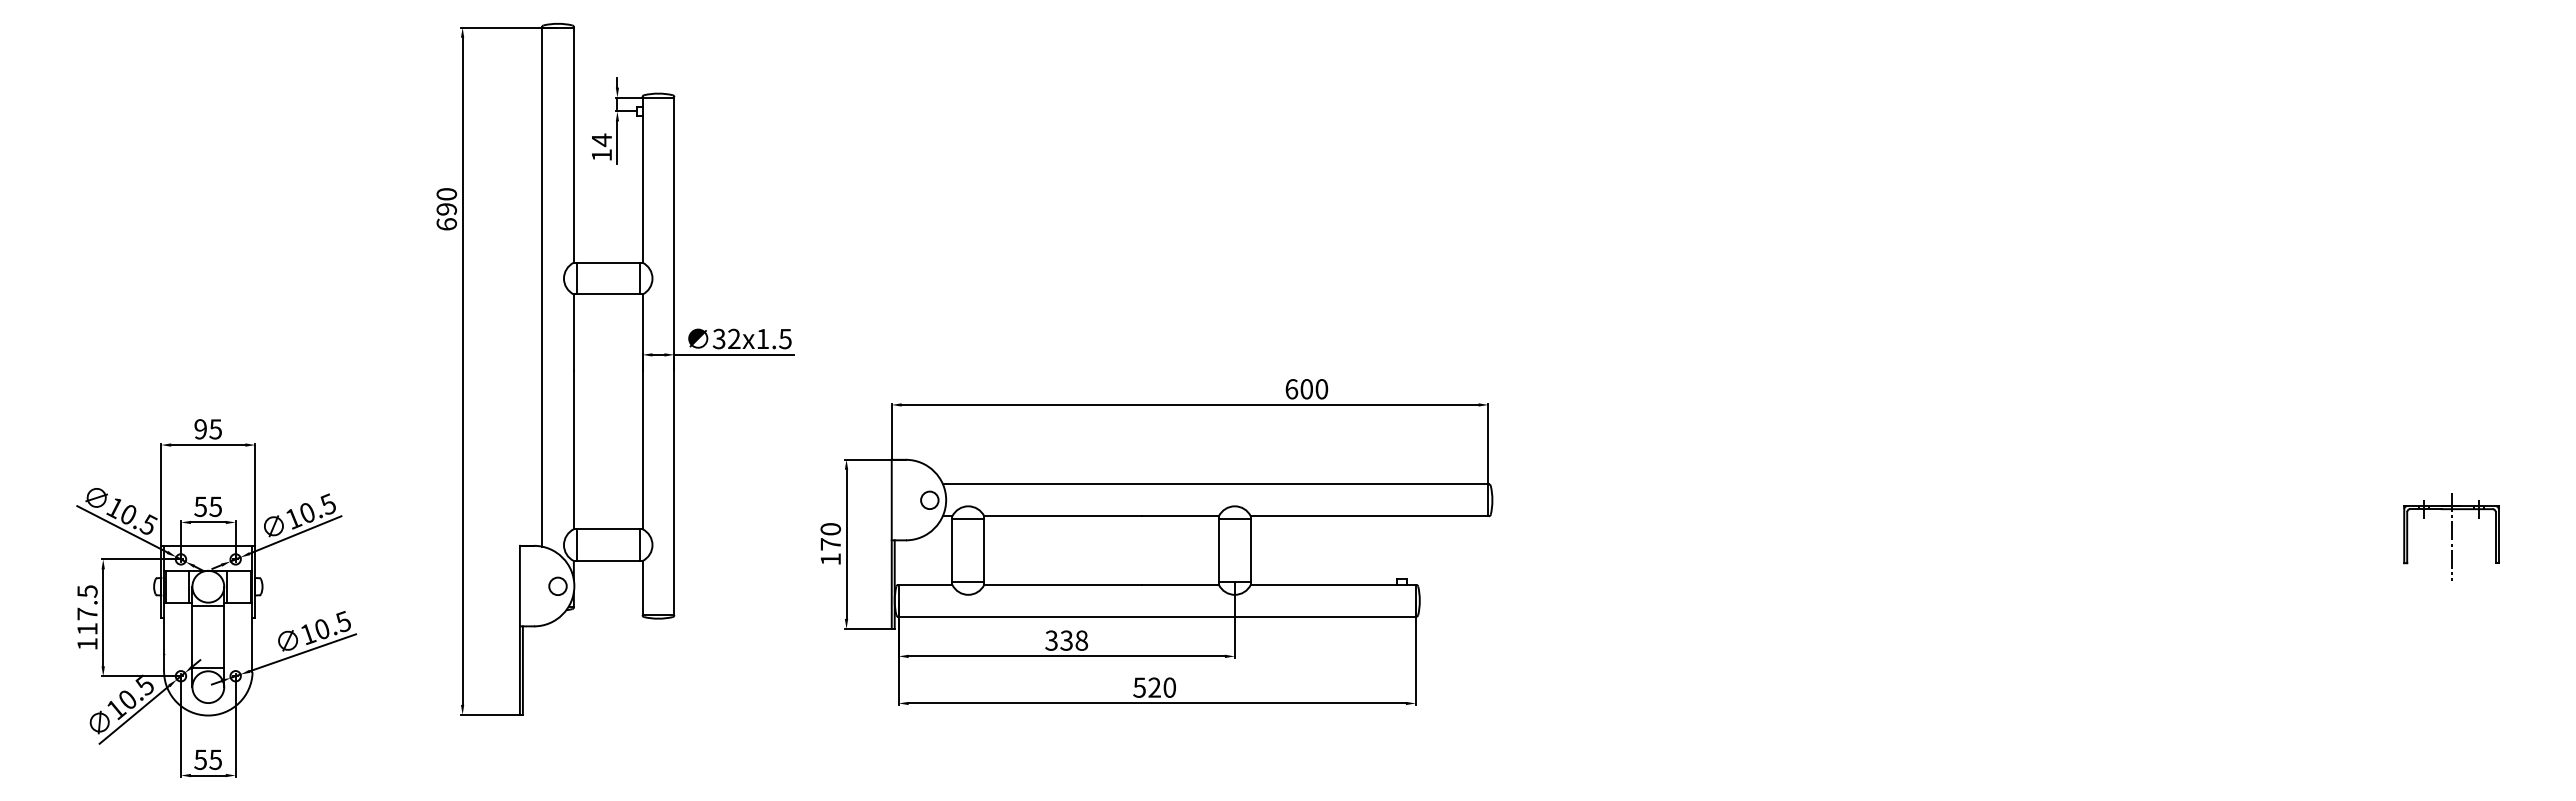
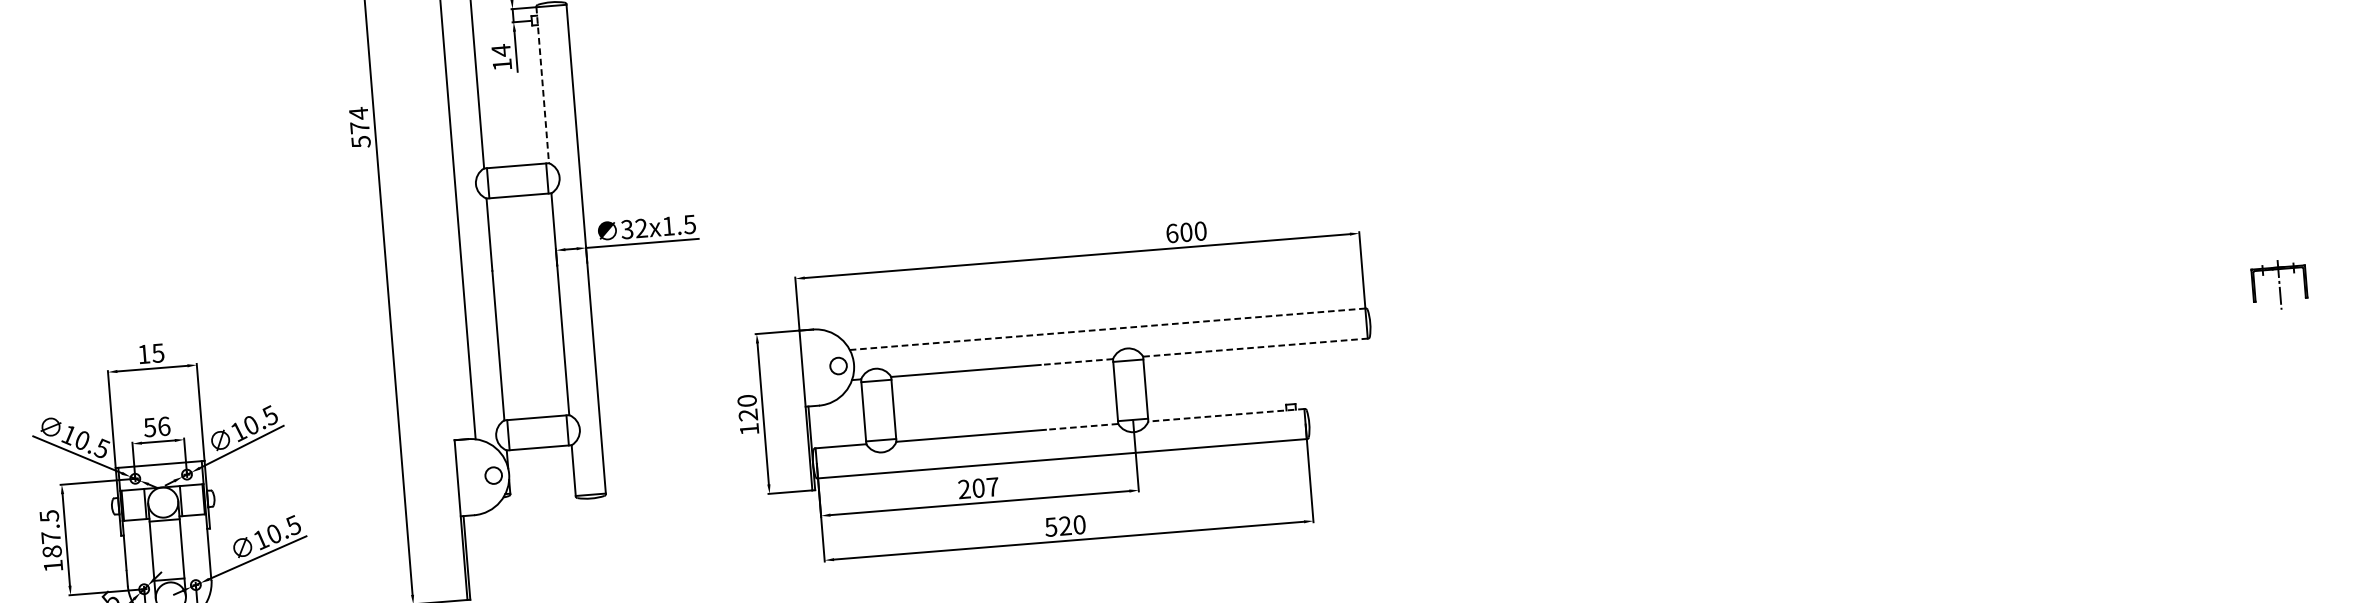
line: (642, 179) -> (542, 84), solid -> dashed
text: (446, 208) -> (359, 126), 690 -> 574
text: (200, 429) -> (143, 354), 95 -> 15
line: (1215, 484) -> (1107, 329), solid -> dashed
text: (215, 506) -> (163, 426), 55 -> 56
line: (1180, 516) -> (1076, 362), solid -> dashed
line: (1369, 516) -> (1255, 347), solid -> dashed
part: (2451, 536) -> (2279, 284), size x0.6
text: (830, 544) -> (748, 415), 170 -> 120
line: (1180, 584) -> (1081, 426), solid -> dashed
line: (1333, 584) -> (1226, 414), solid -> dashed
text: (87, 628) -> (52, 551), 117.5 -> 187.5
text: (1066, 640) -> (978, 488), 338 -> 207

